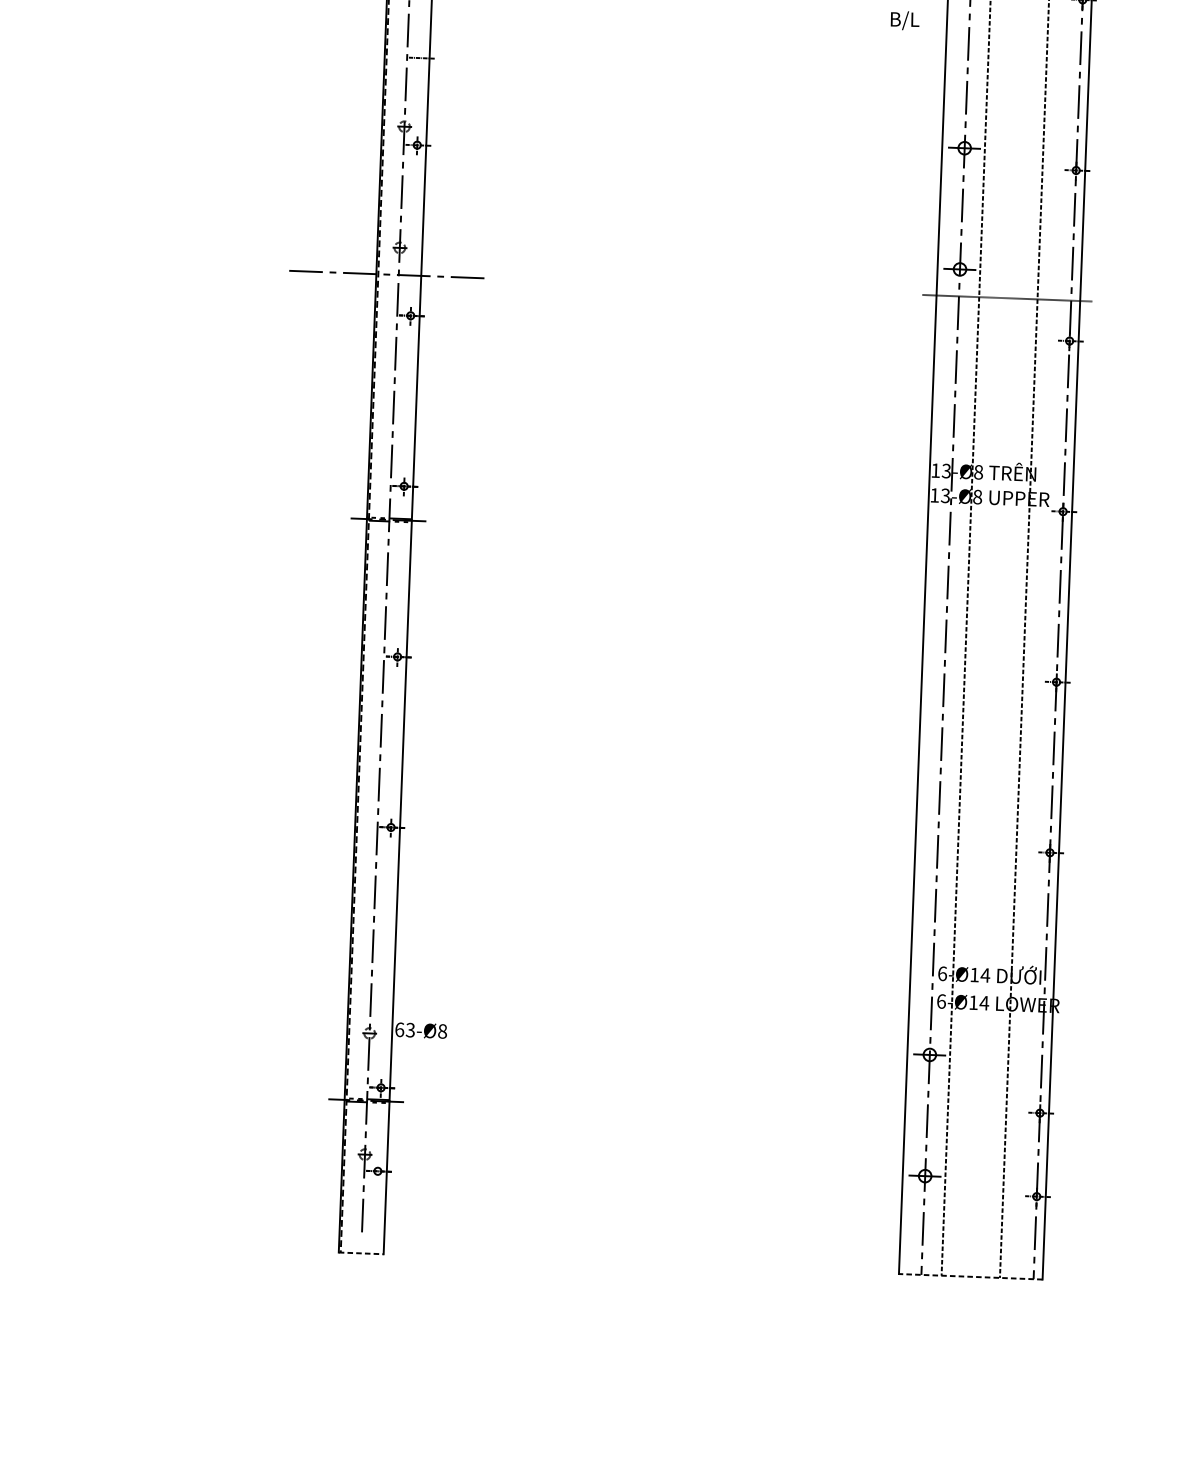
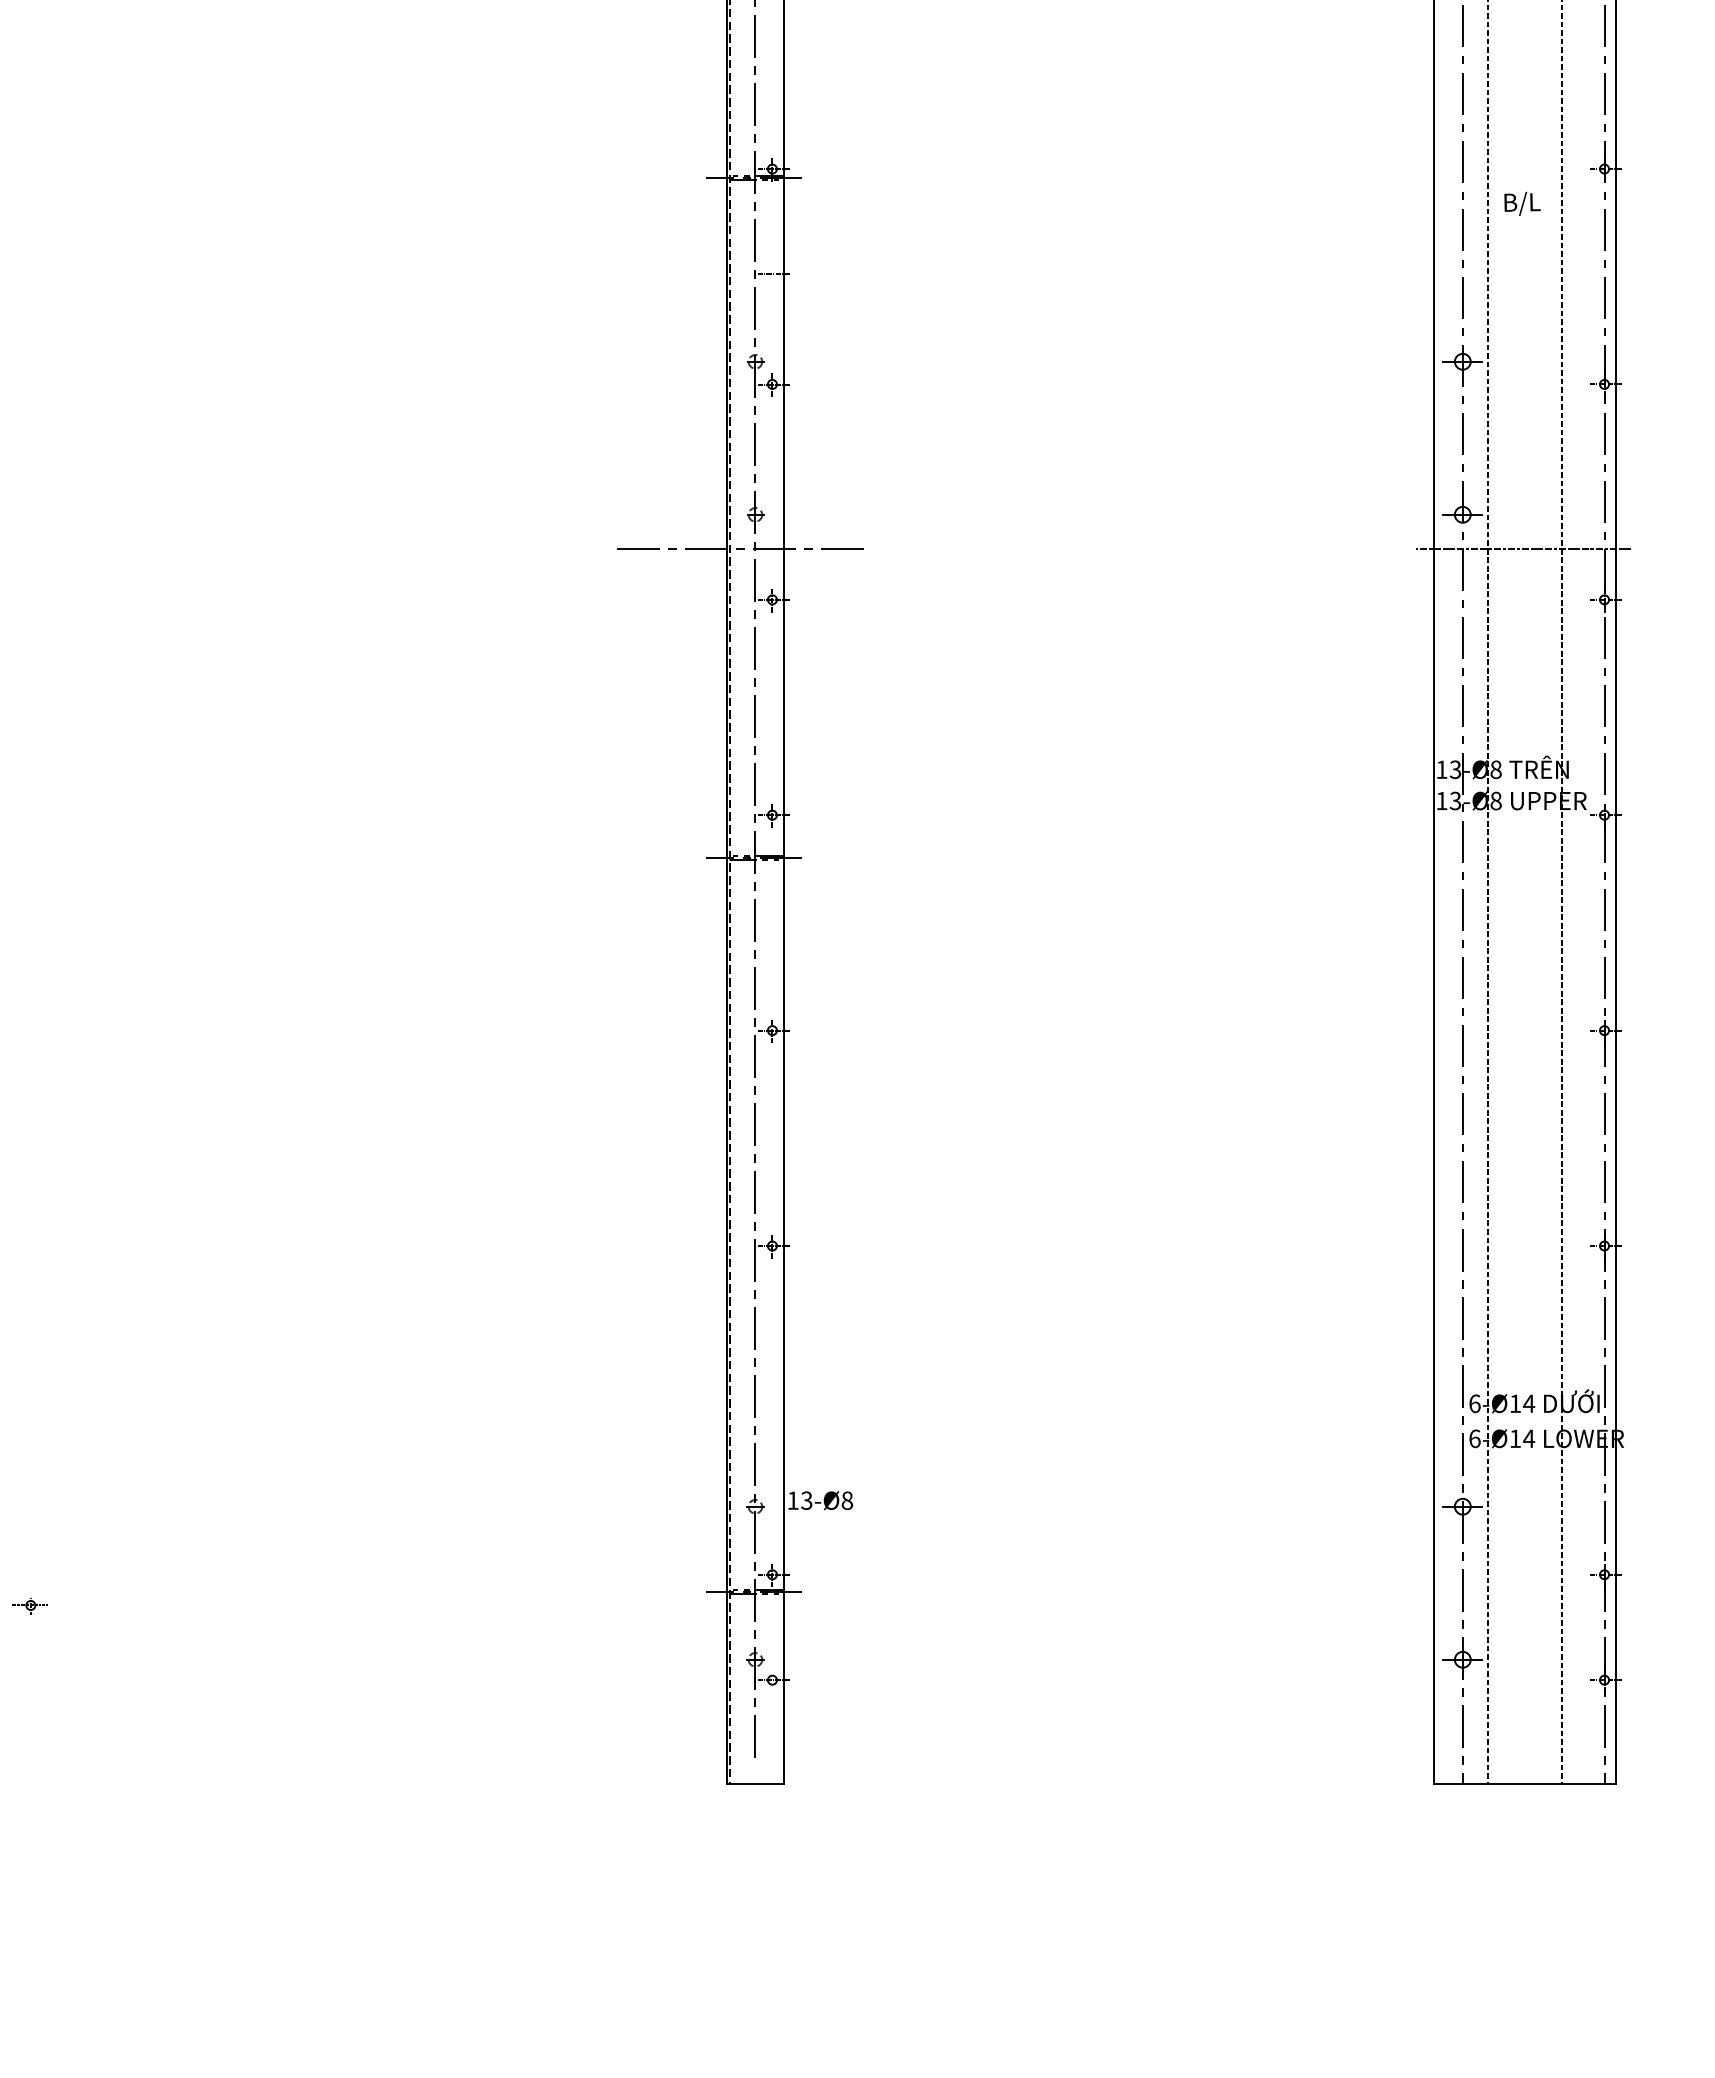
text: (905, 20) -> (1522, 203), moved
text: (399, 1029) -> (792, 1500), 63-Ø8 -> 13-Ø8
line: (361, 1253) -> (755, 1784), dashed -> solid
line: (971, 1276) -> (1525, 1784), dashed -> solid

